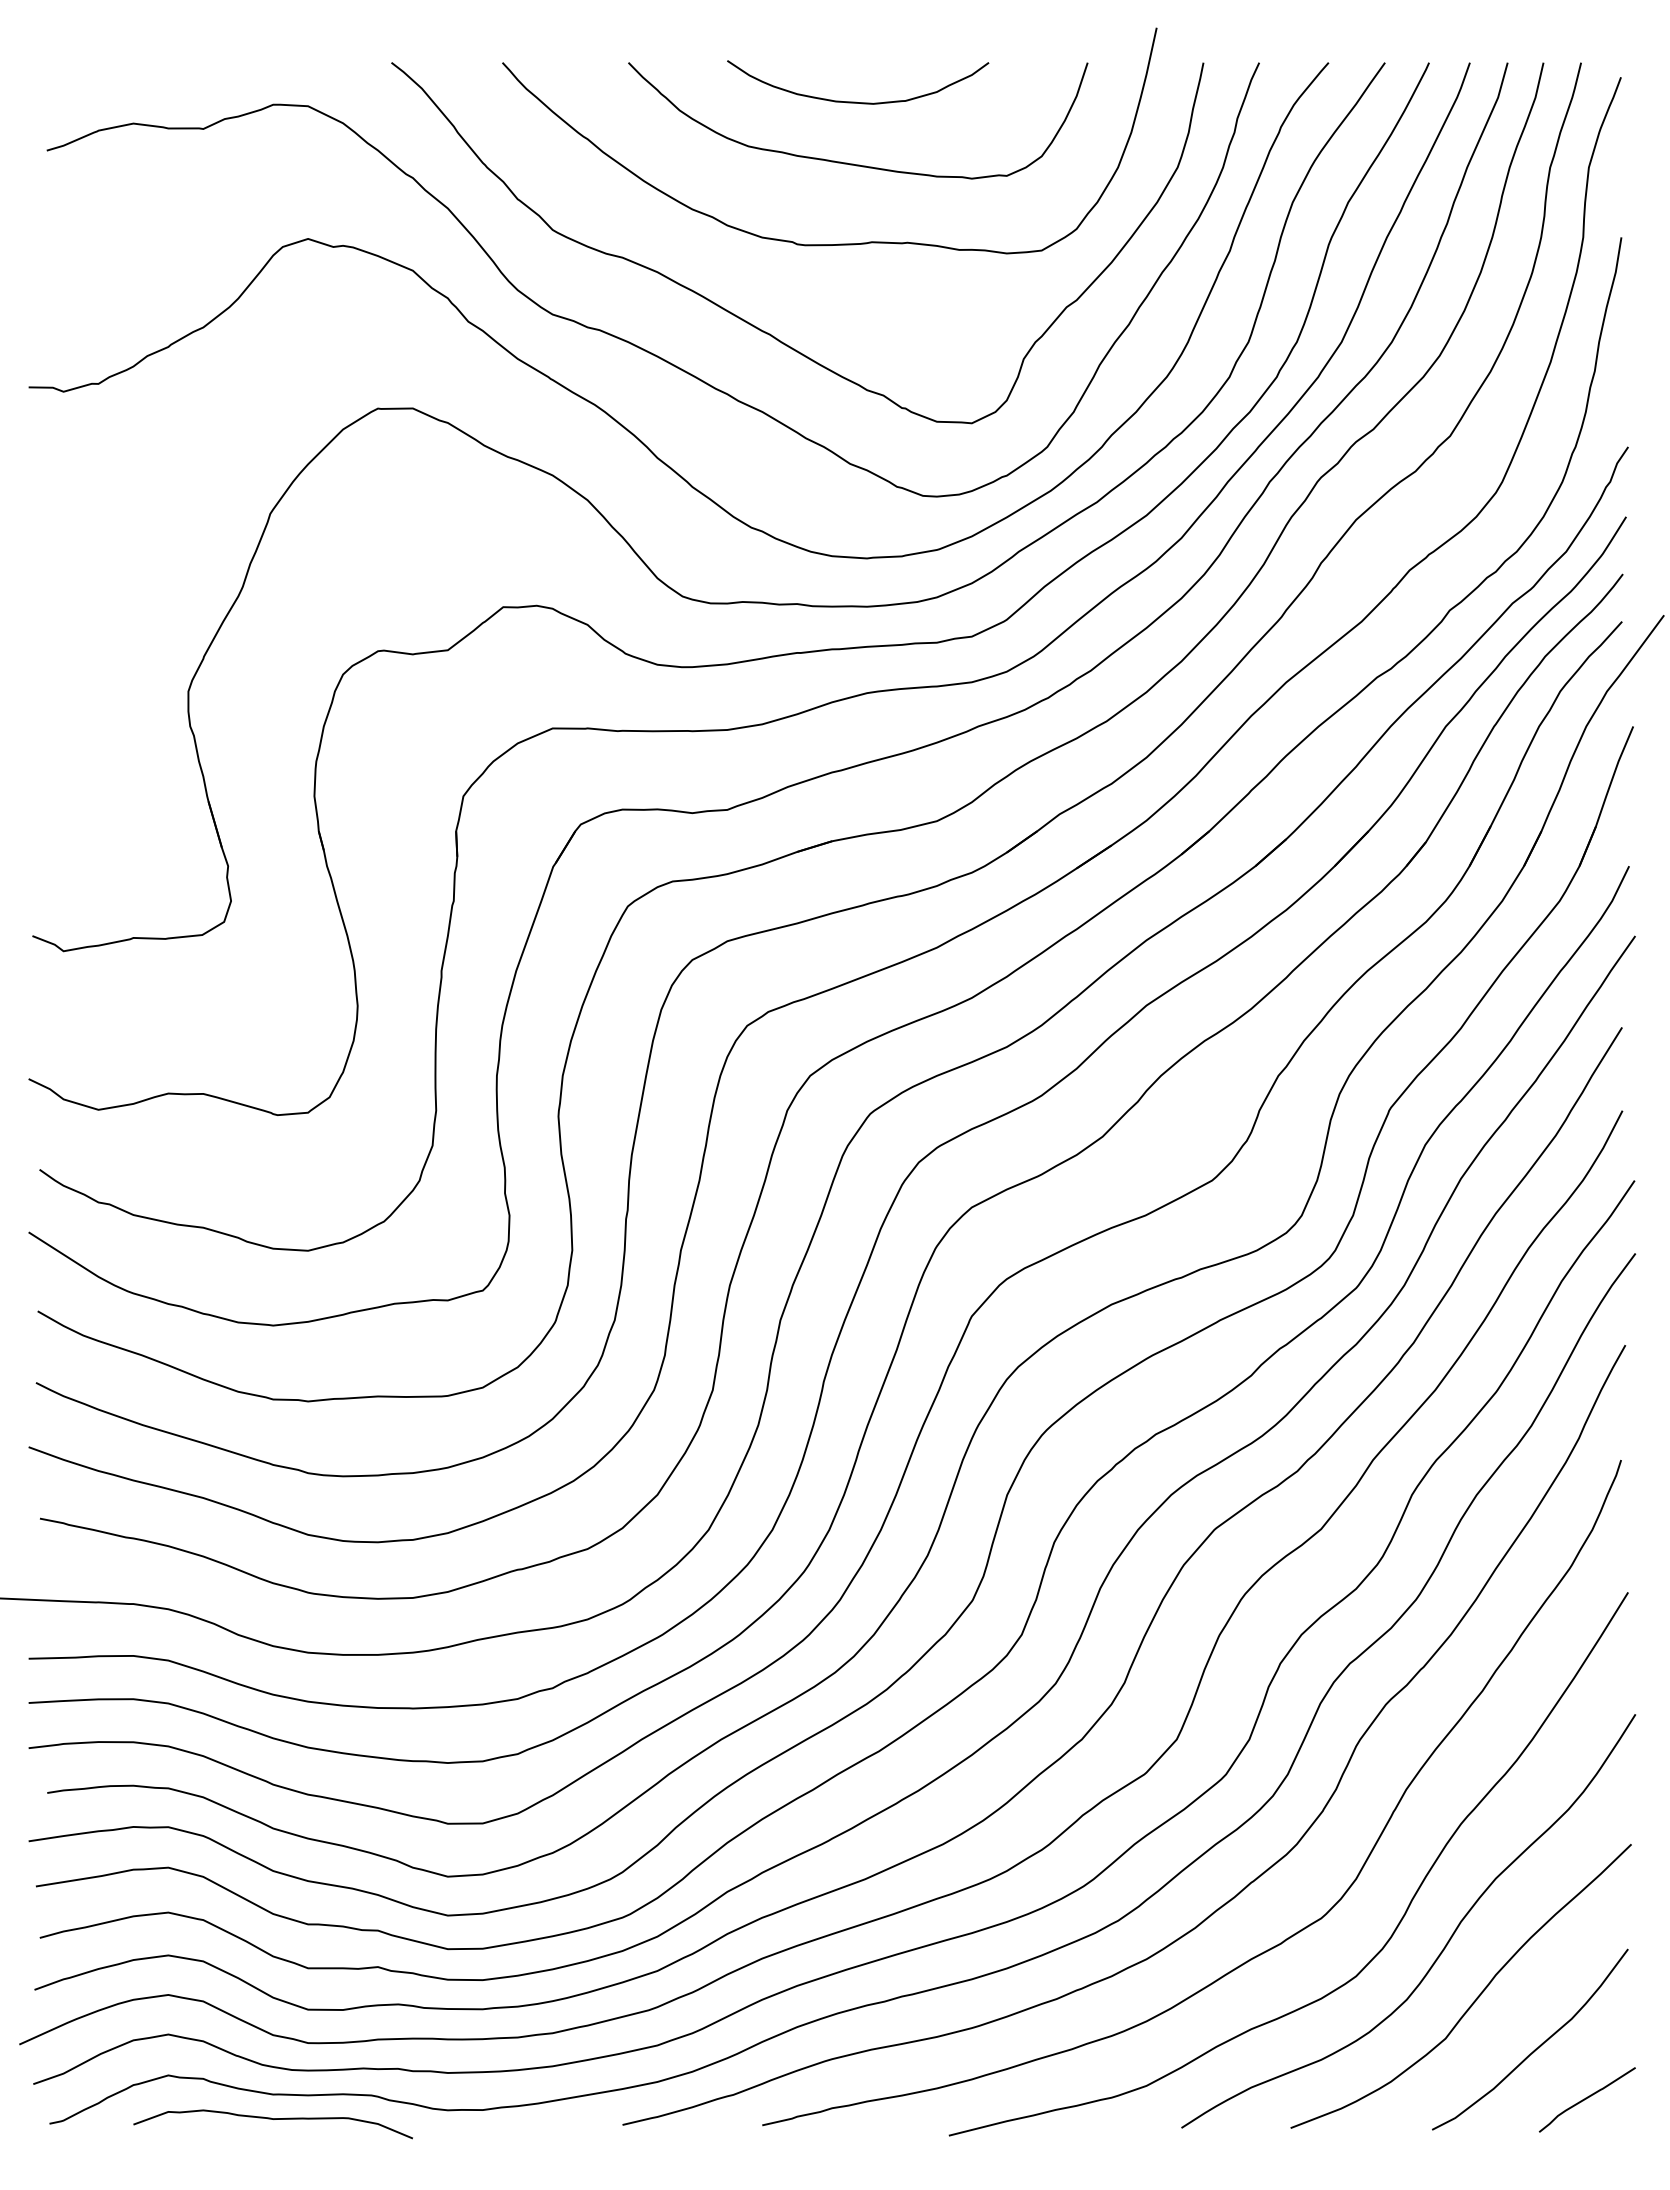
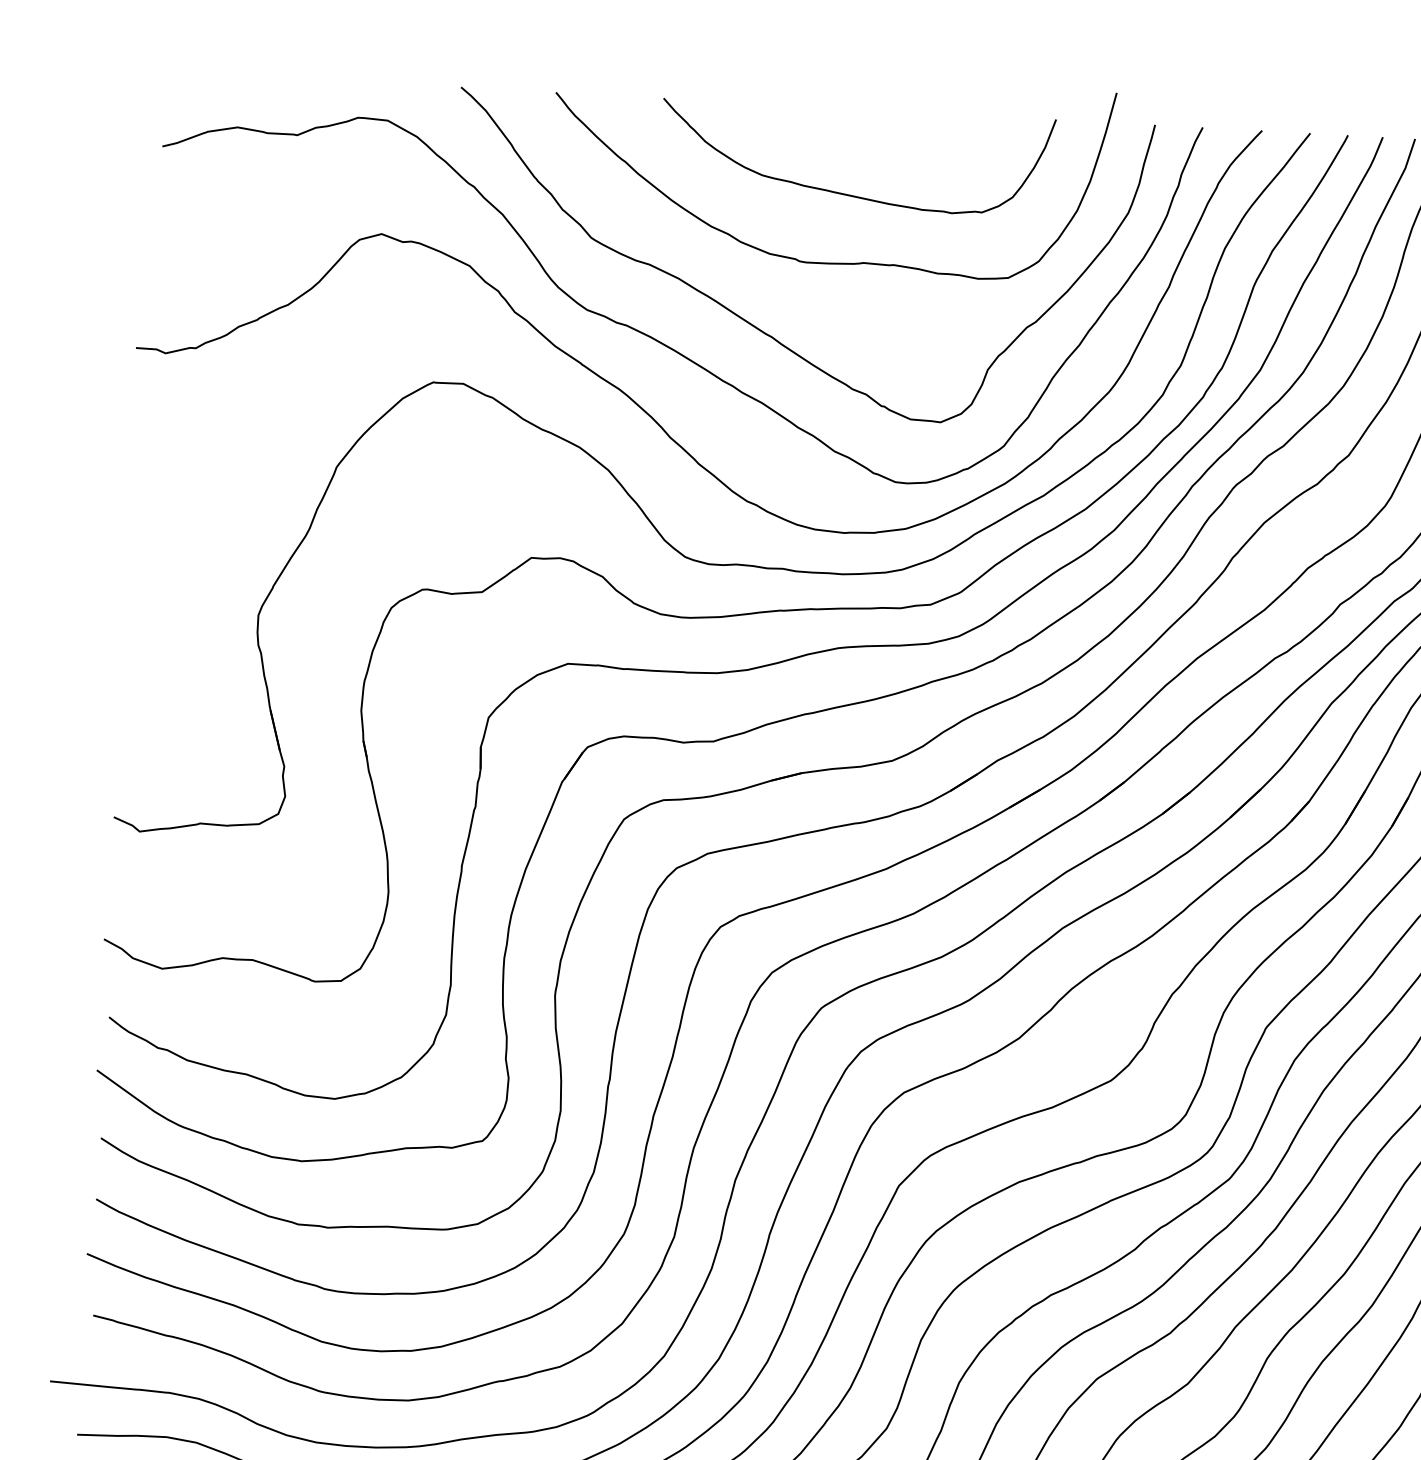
curve: (856, 101) -> (856, 141), removed

